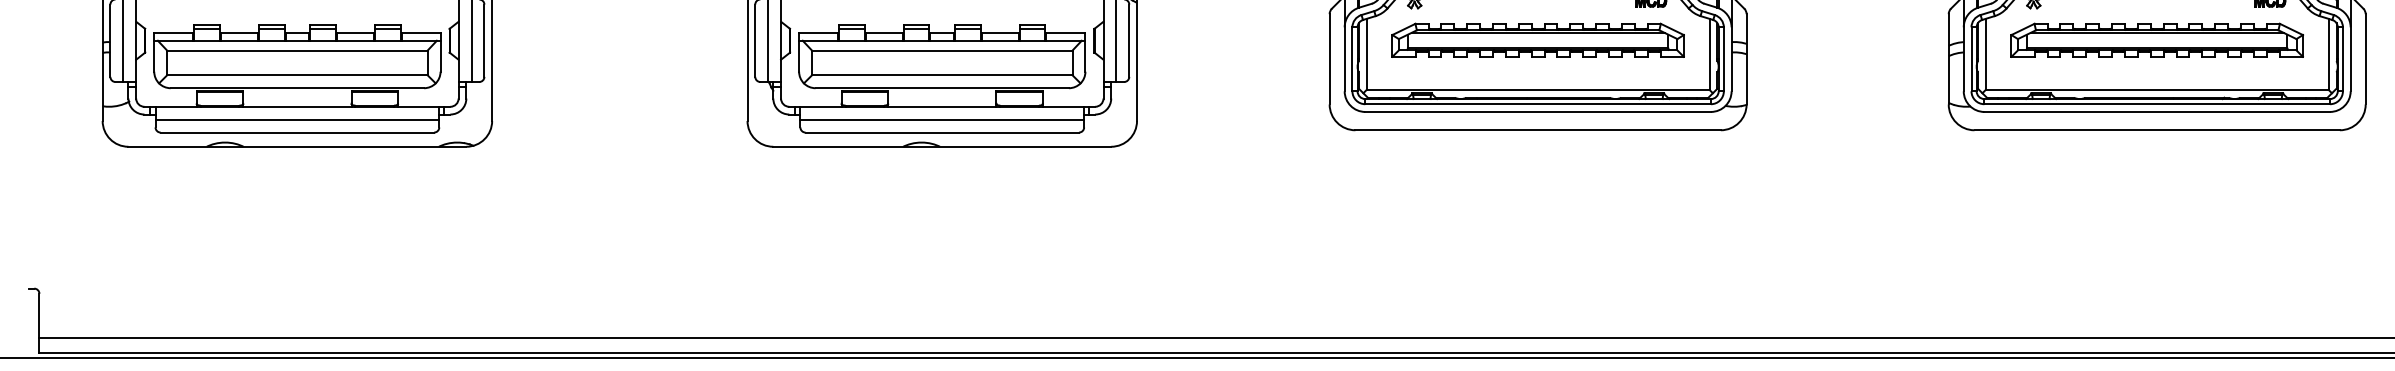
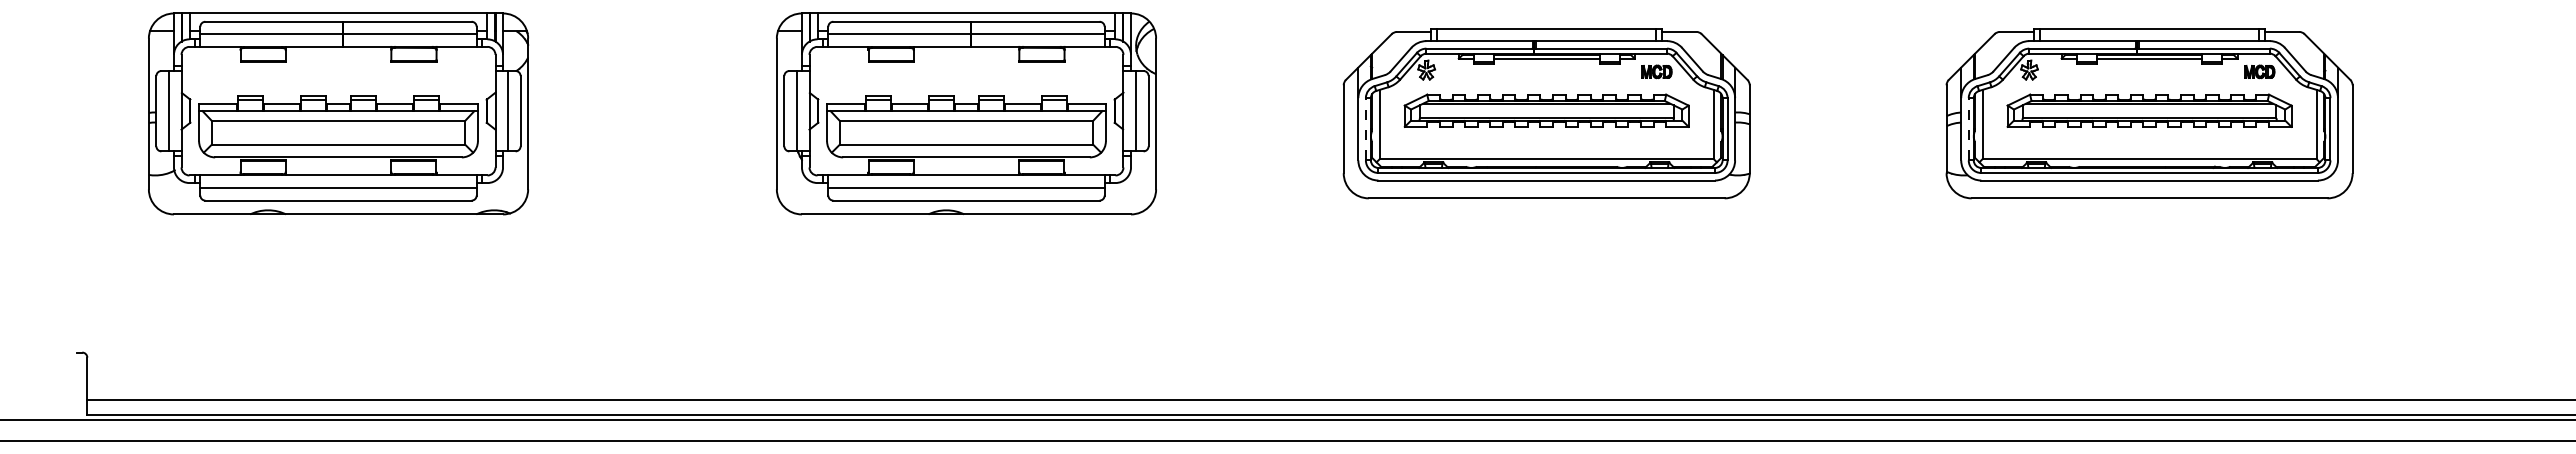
line: (1352, 58) -> (1365, 128), solid -> dashed
line: (1971, 58) -> (1968, 128), solid -> dashed

